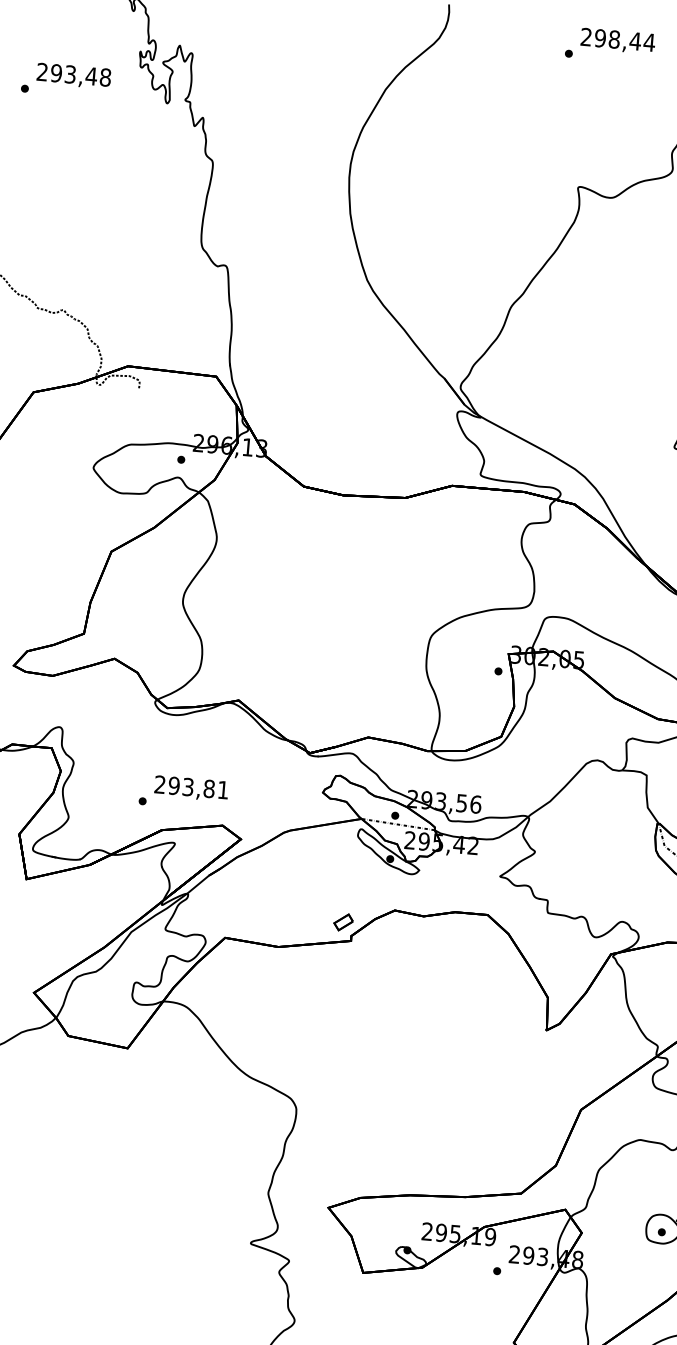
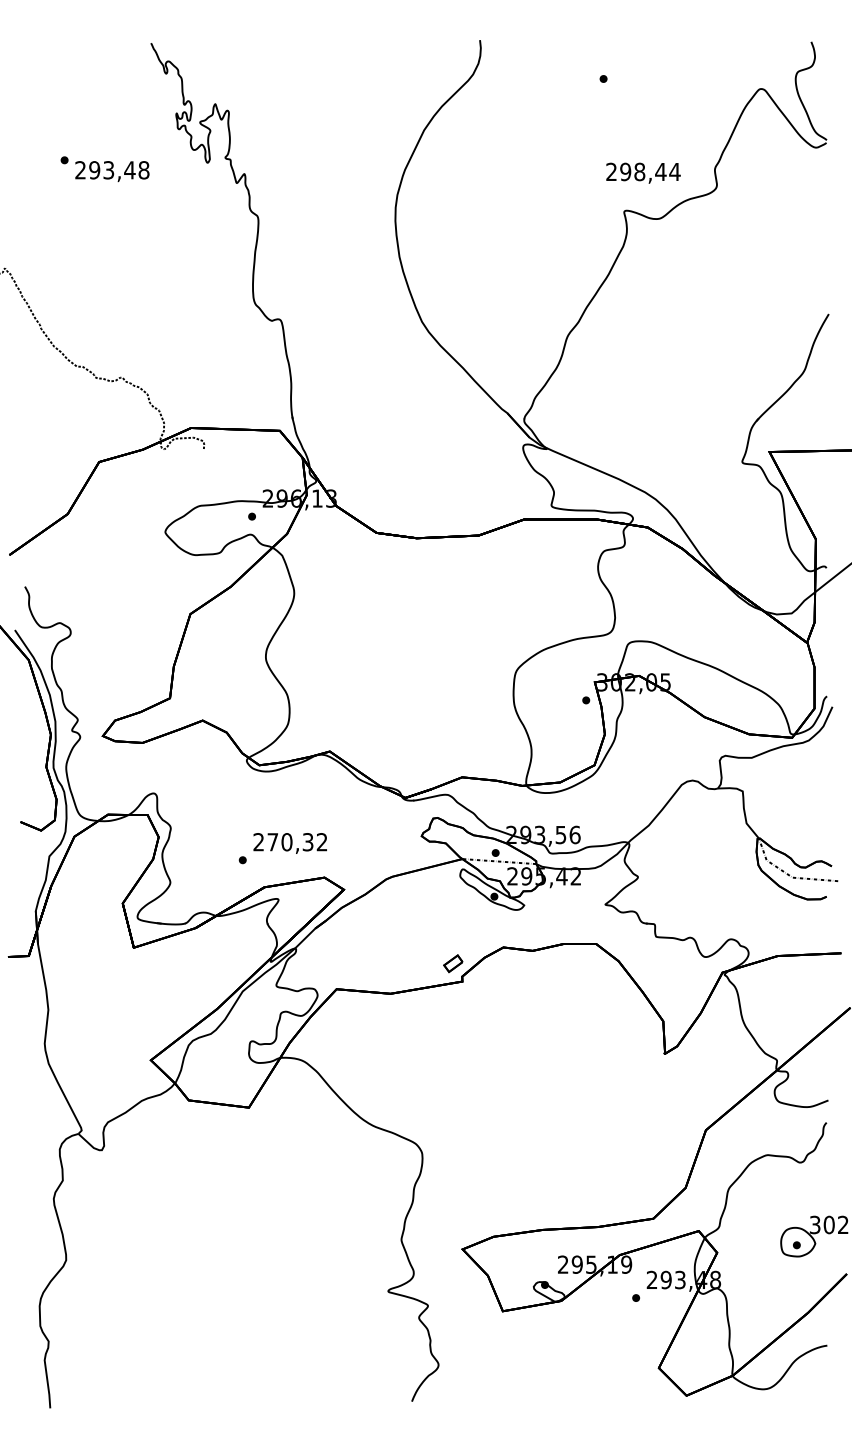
text: (618, 40) -> (643, 172), moved
text: (74, 76) -> (112, 171), moved
text: (198, 788) -> (297, 842), 293,81 -> 270,32

